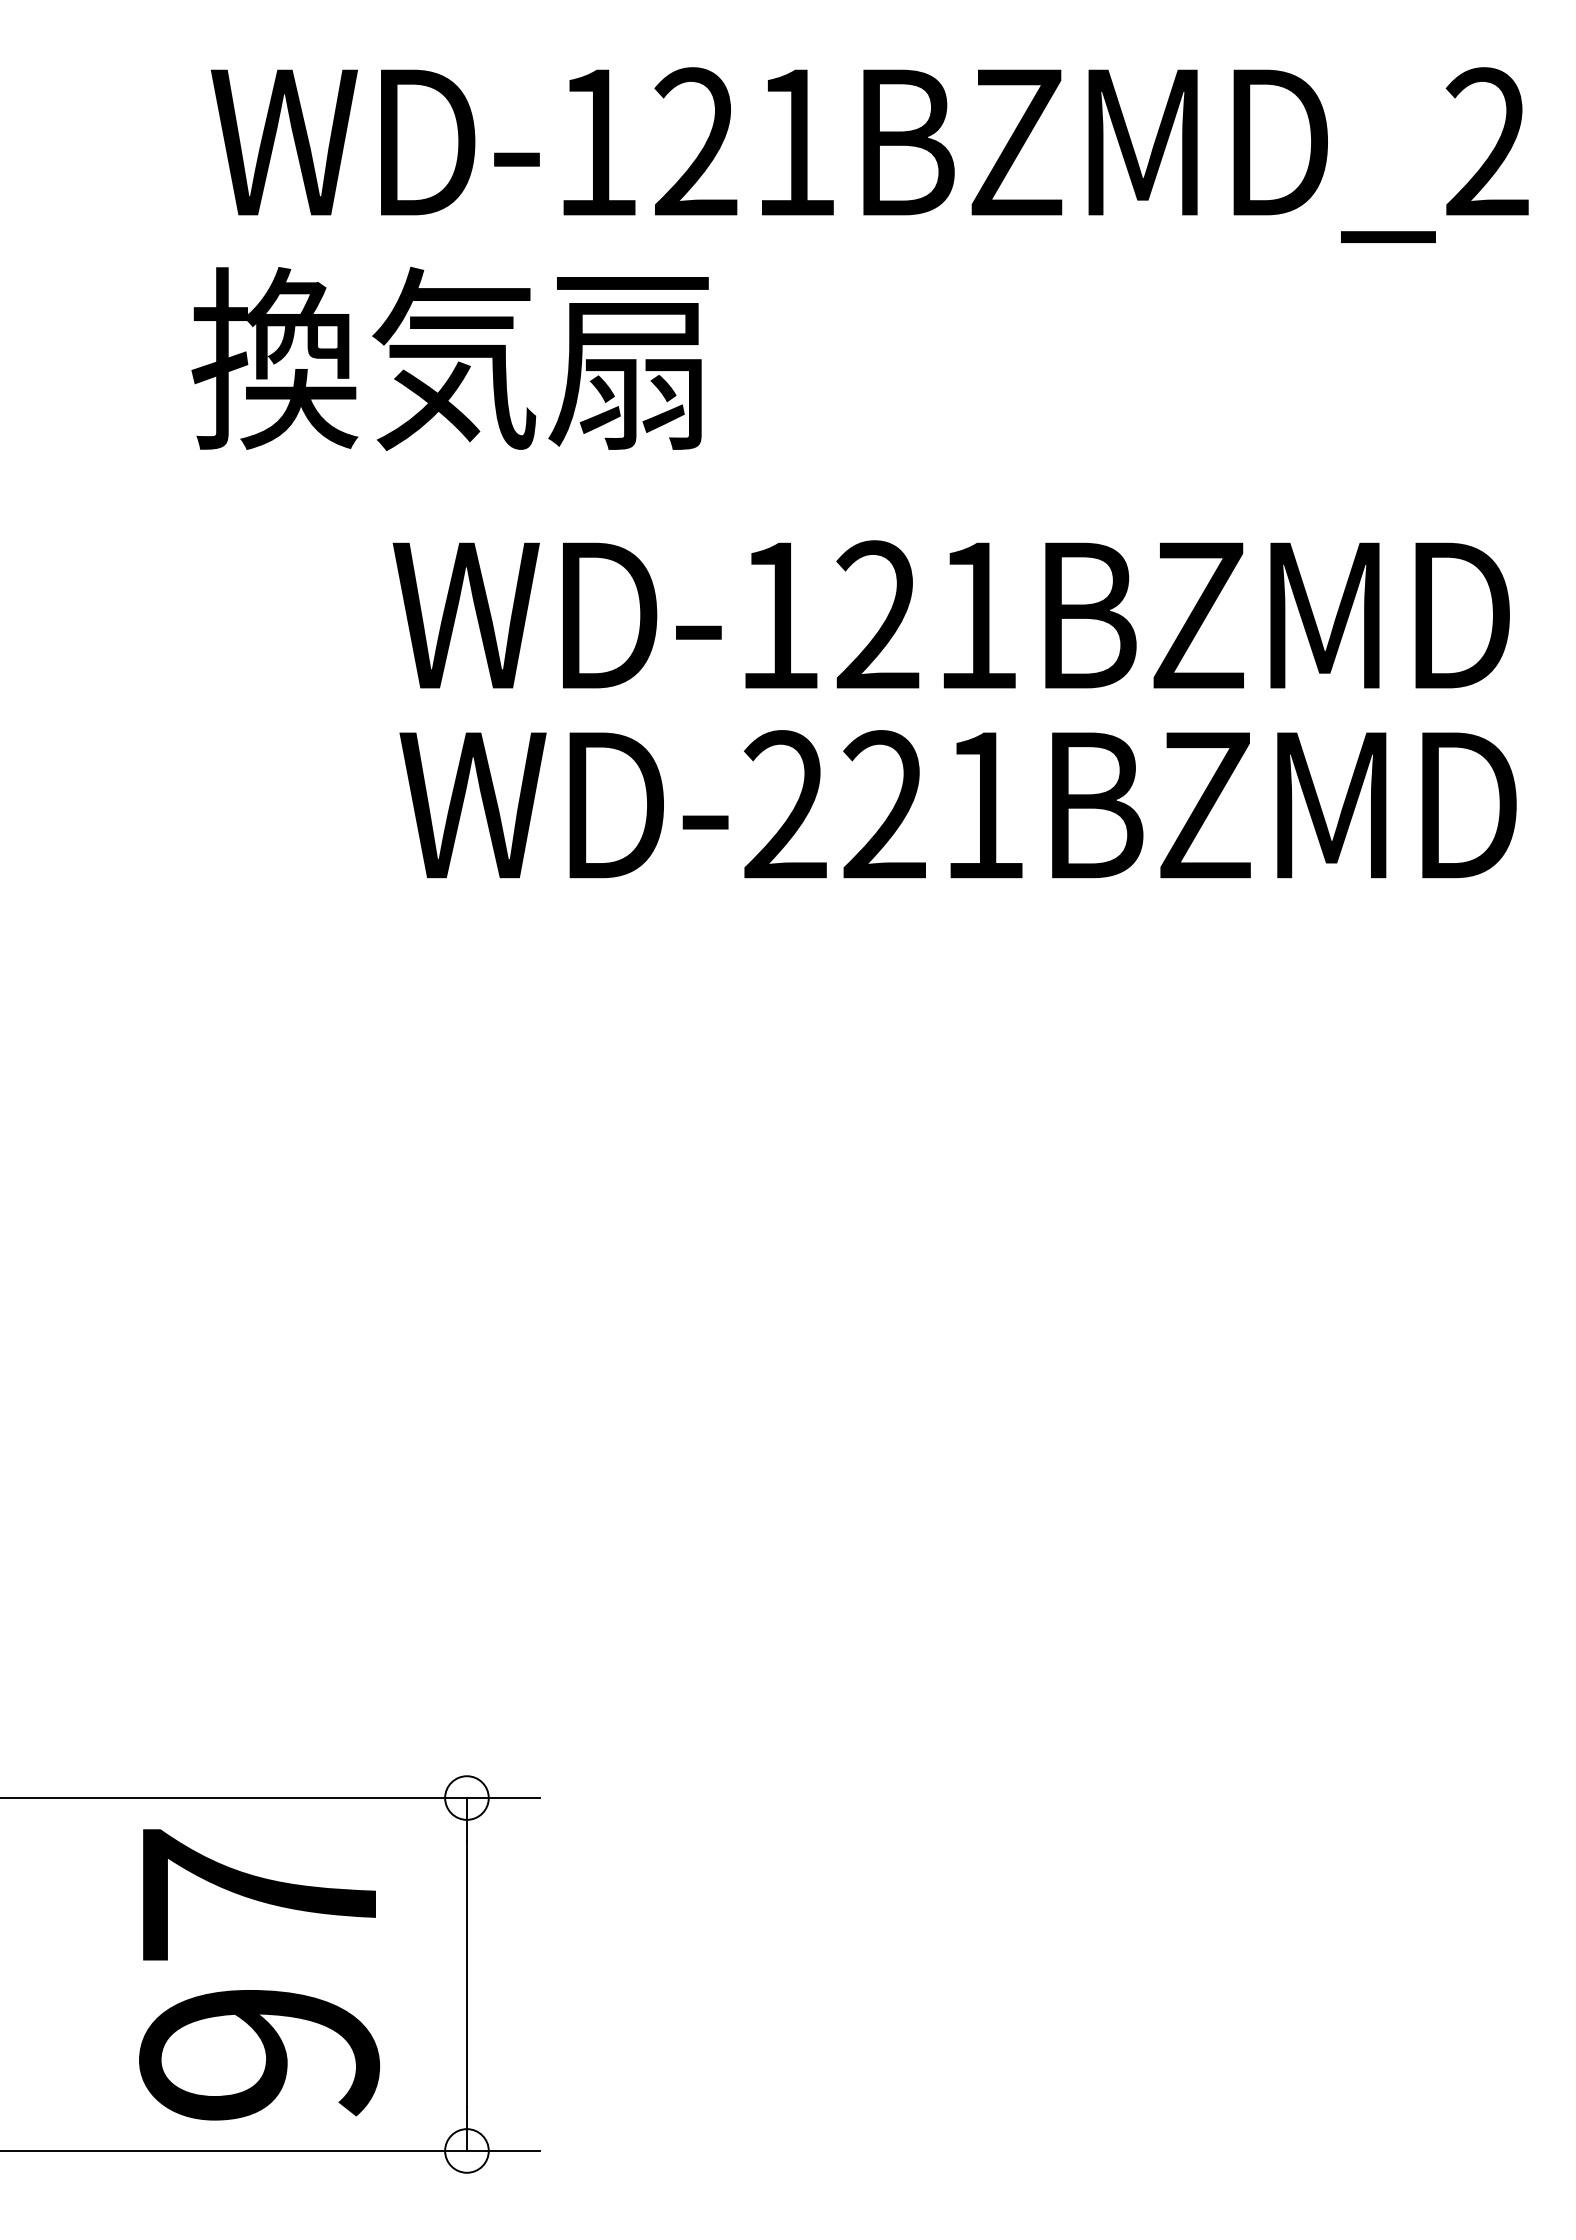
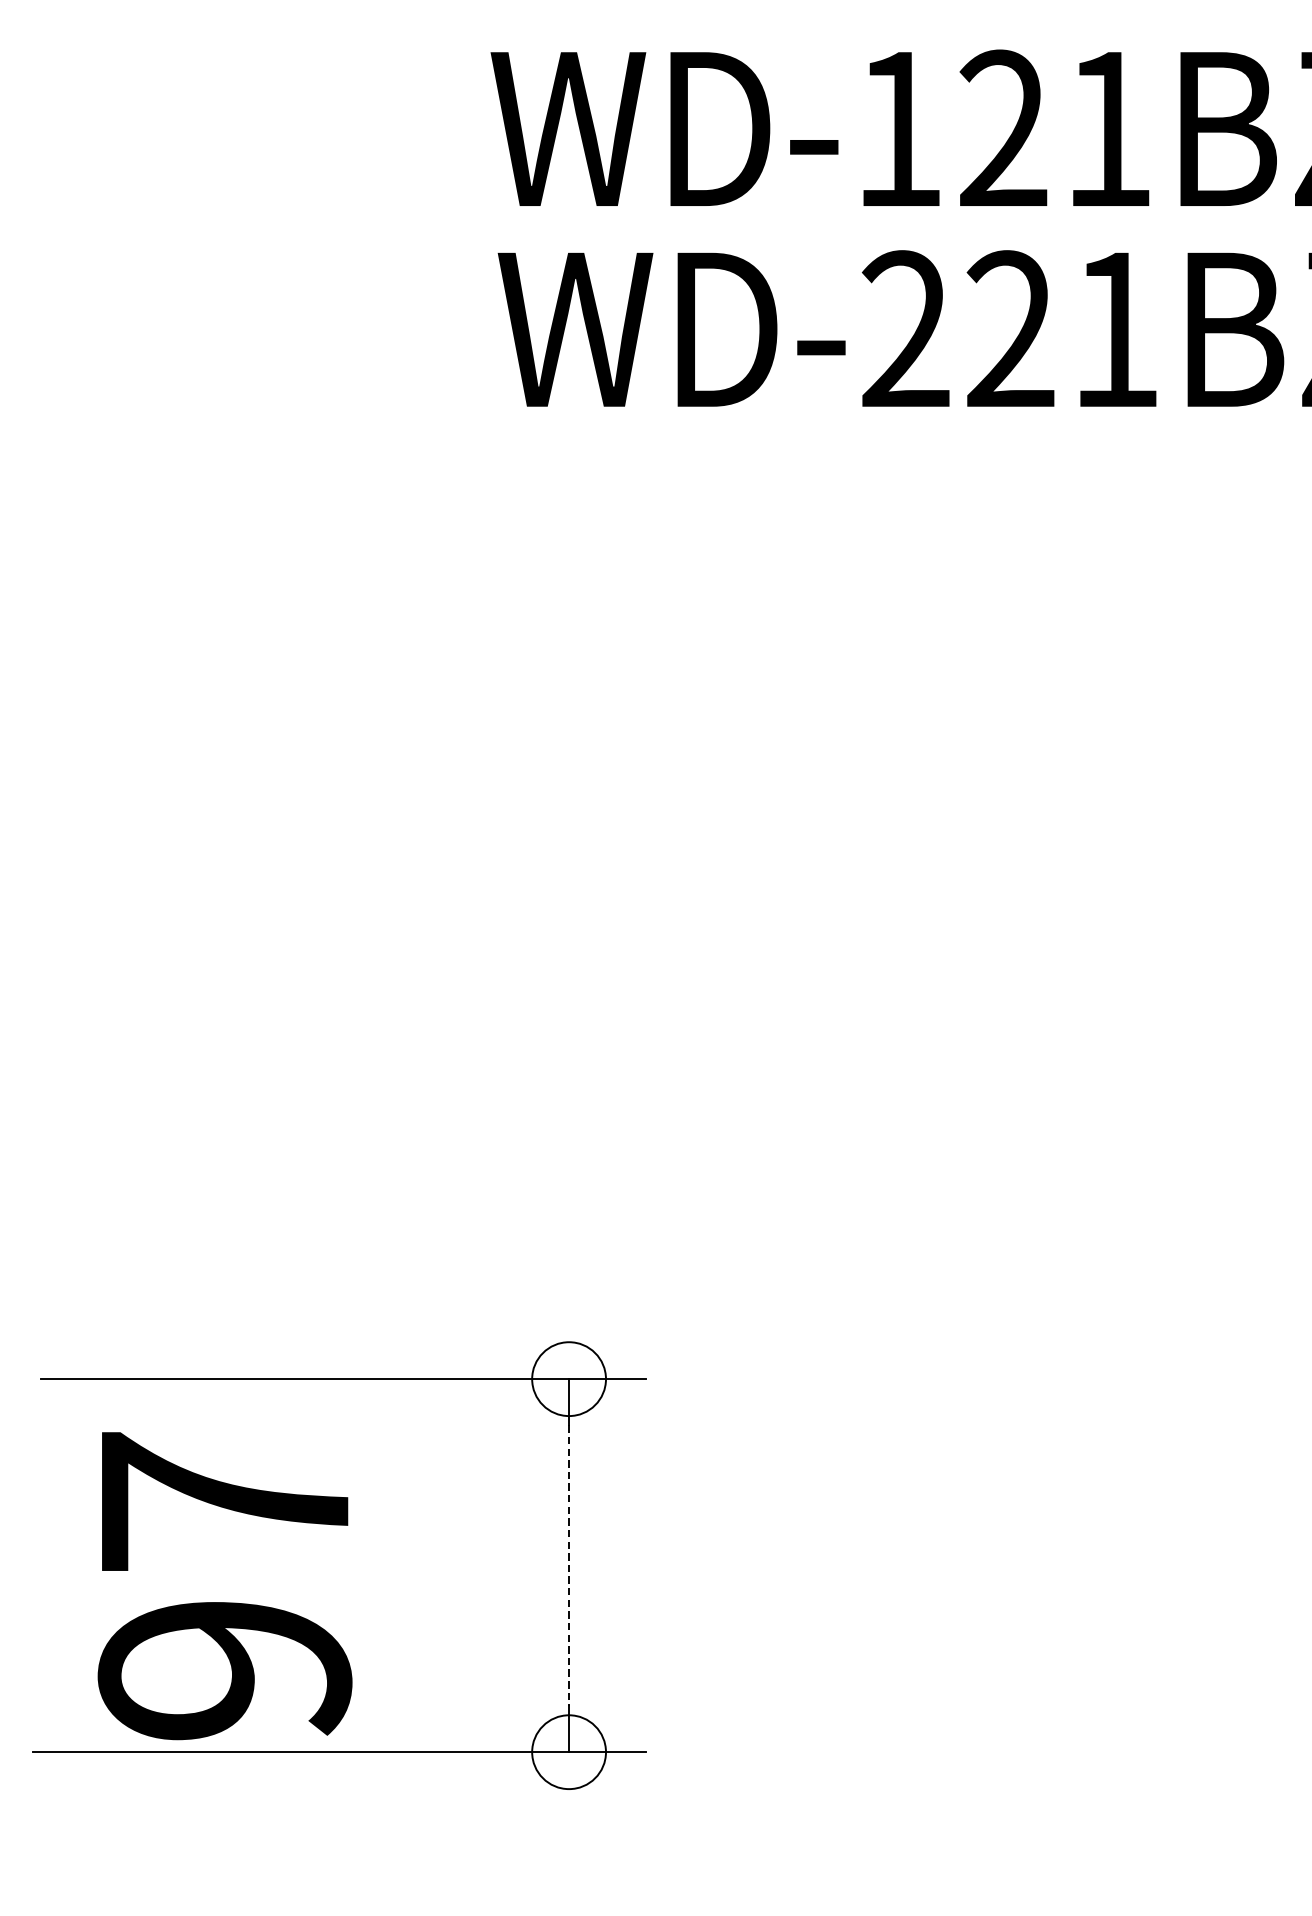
circle: (466, 1797) -> (568, 1378), size x1.6
text: (259, 1974) -> (225, 1585), moved
line: (466, 1974) -> (568, 1565), solid -> dashed
circle: (466, 2150) -> (568, 1751), size x1.6

